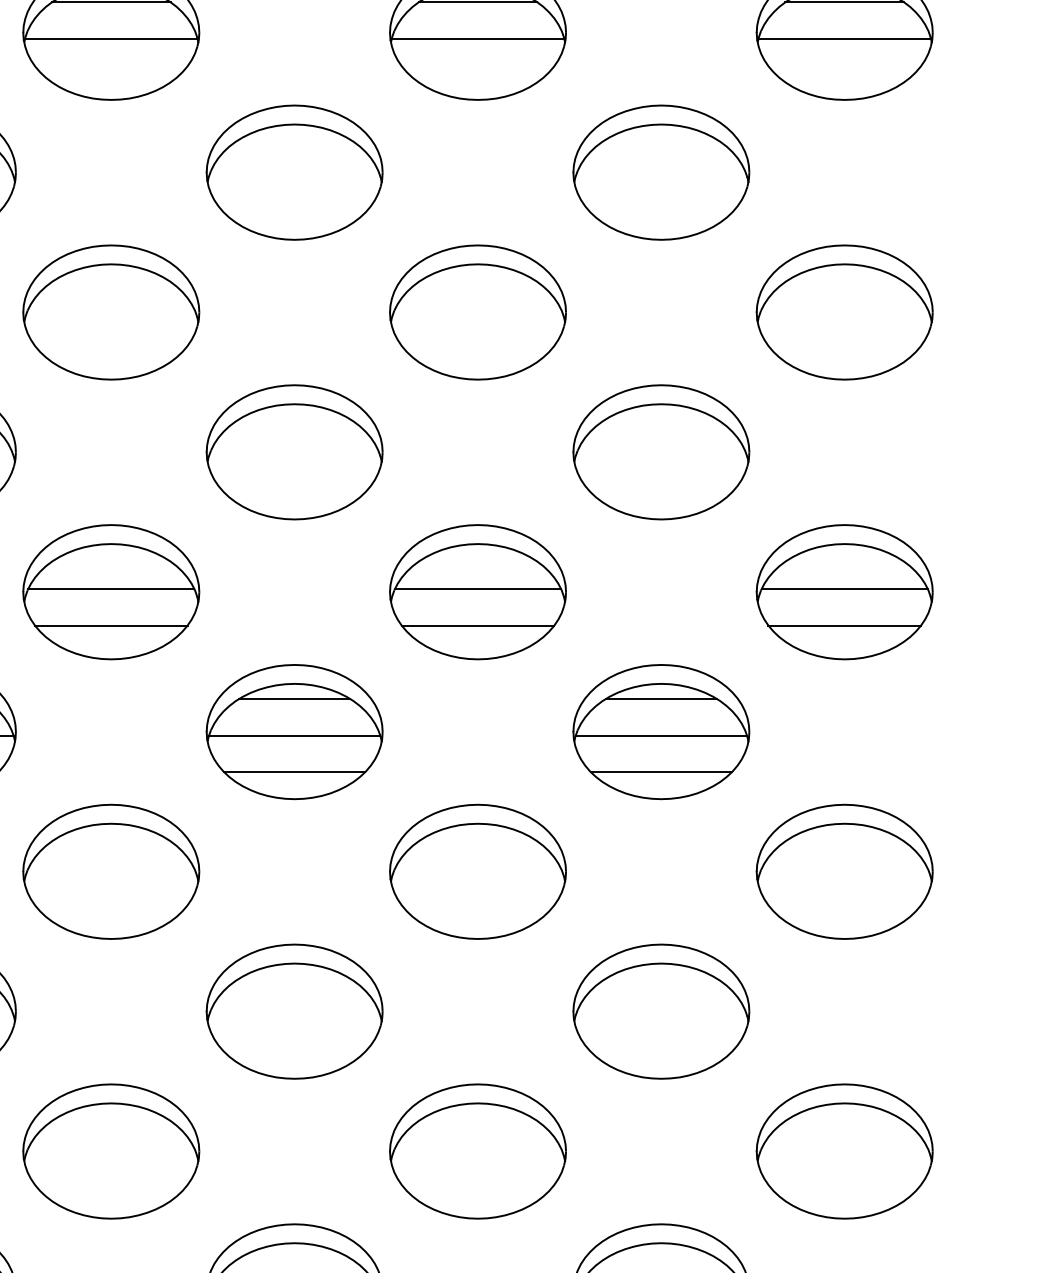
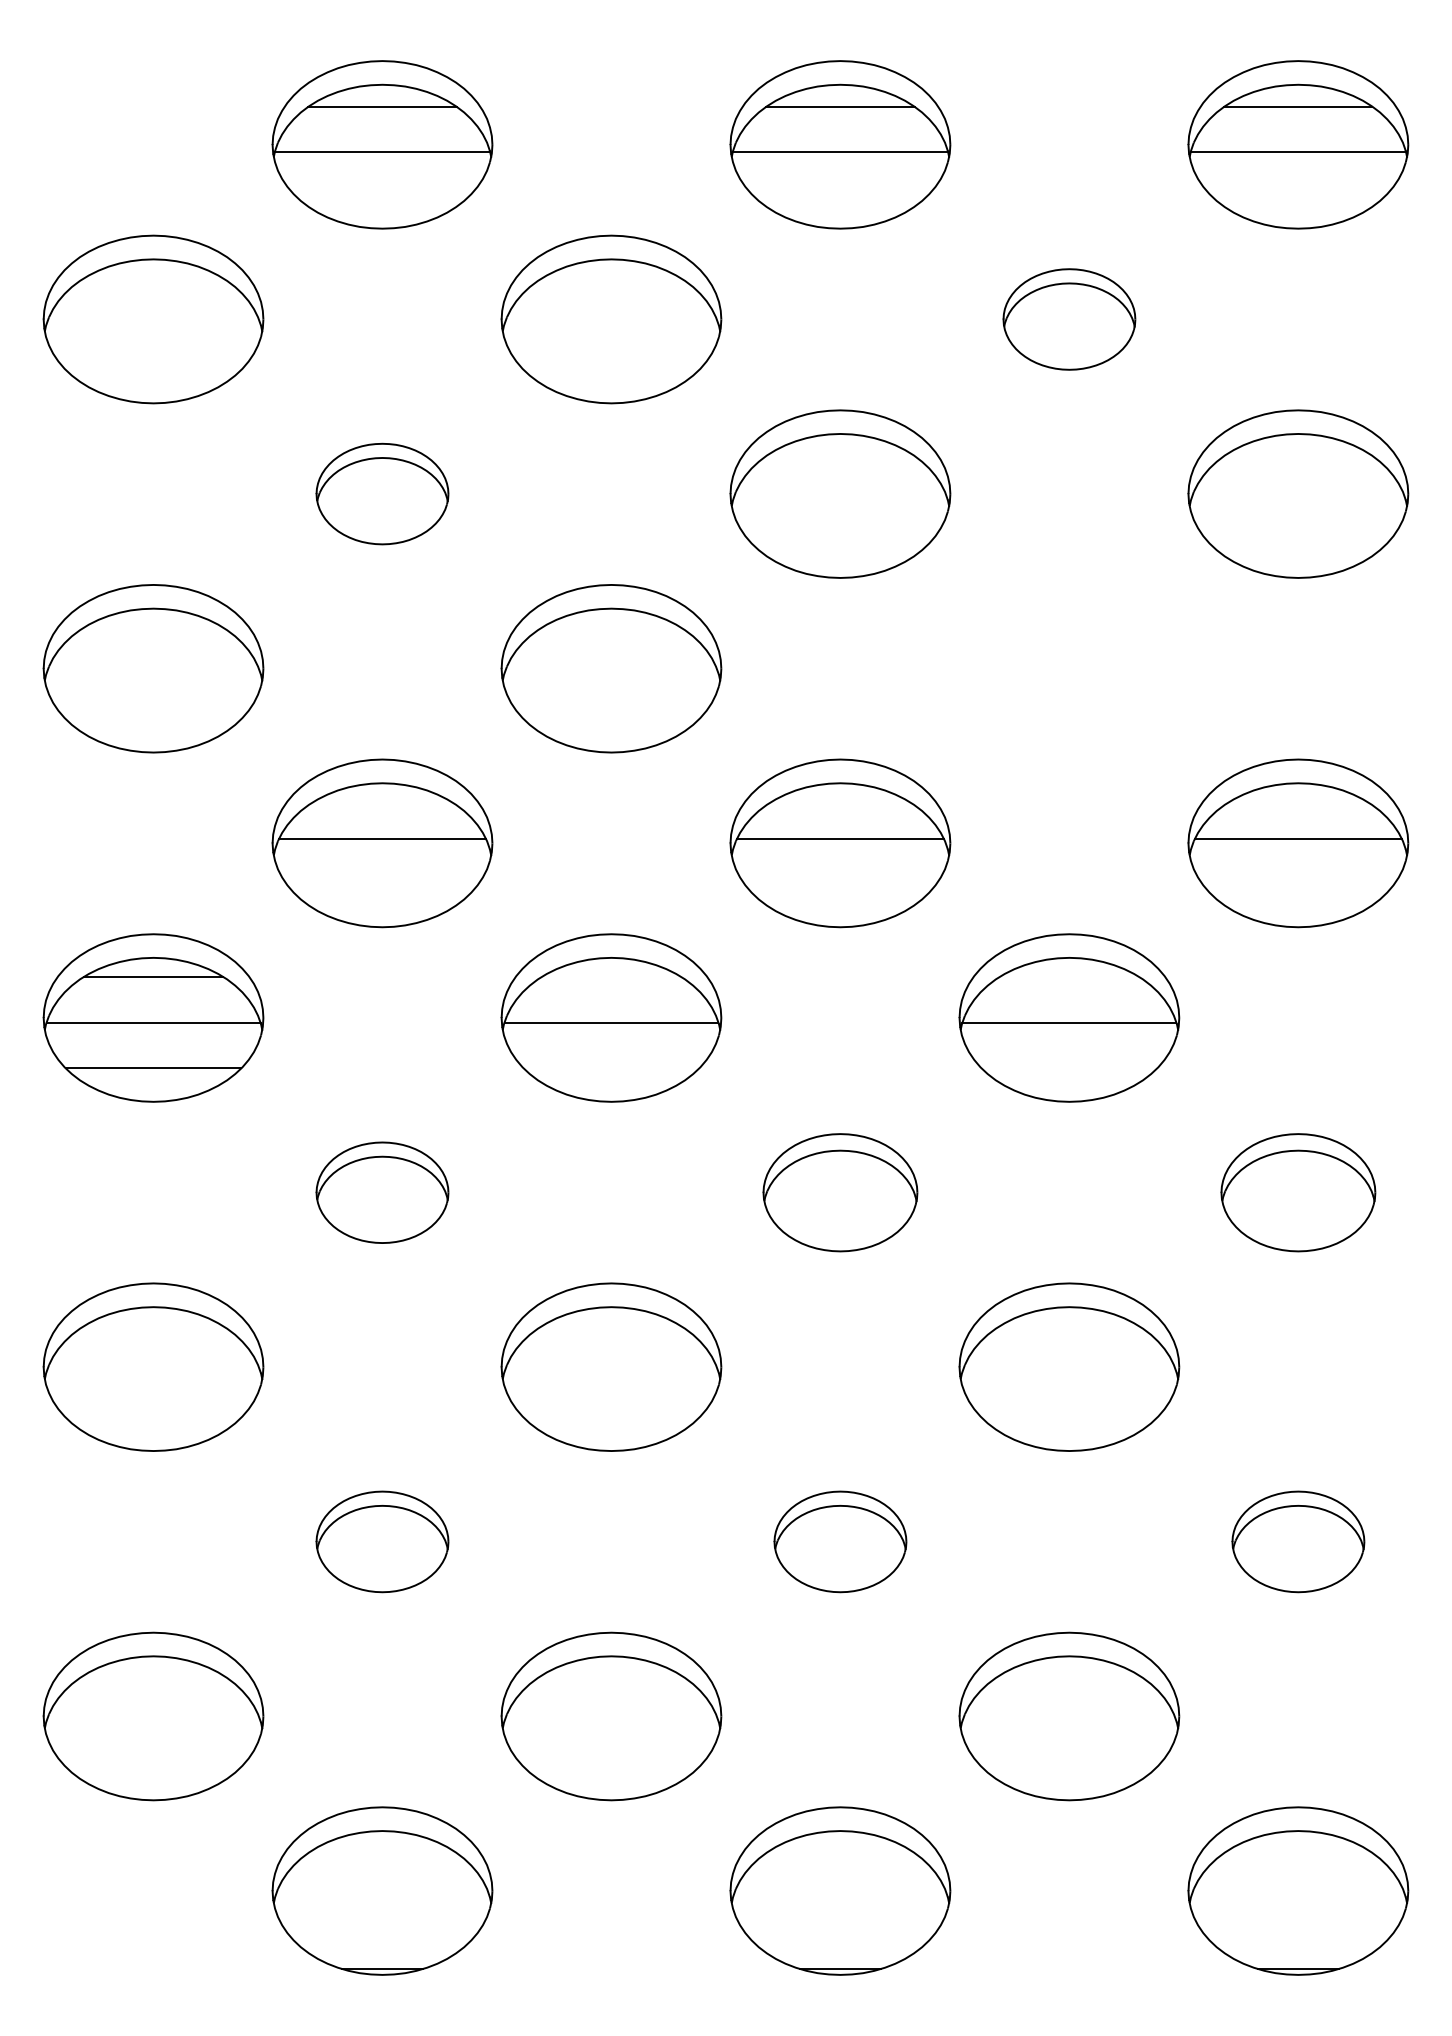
part: (661, 172) -> (1069, 319), size x0.6
part: (111, 312) -> (382, 493), size x0.6
part: (661, 452) -> (1069, 668), removed
line: (111, 625) -> (382, 885), removed
line: (478, 625) -> (840, 885), removed
line: (844, 625) -> (1298, 885), removed
line: (294, 698) -> (611, 976), removed
line: (661, 698) -> (1069, 976), removed
line: (294, 772) -> (611, 1068), removed
line: (661, 772) -> (1069, 1068), removed
part: (111, 871) -> (382, 1192), size x0.6
part: (478, 871) -> (840, 1192), size x0.7
part: (844, 871) -> (1298, 1192), size x0.7
part: (111, 1151) -> (382, 1541), size x0.6
part: (478, 1151) -> (840, 1541), size x0.6
part: (844, 1151) -> (1298, 1541), size x0.6

